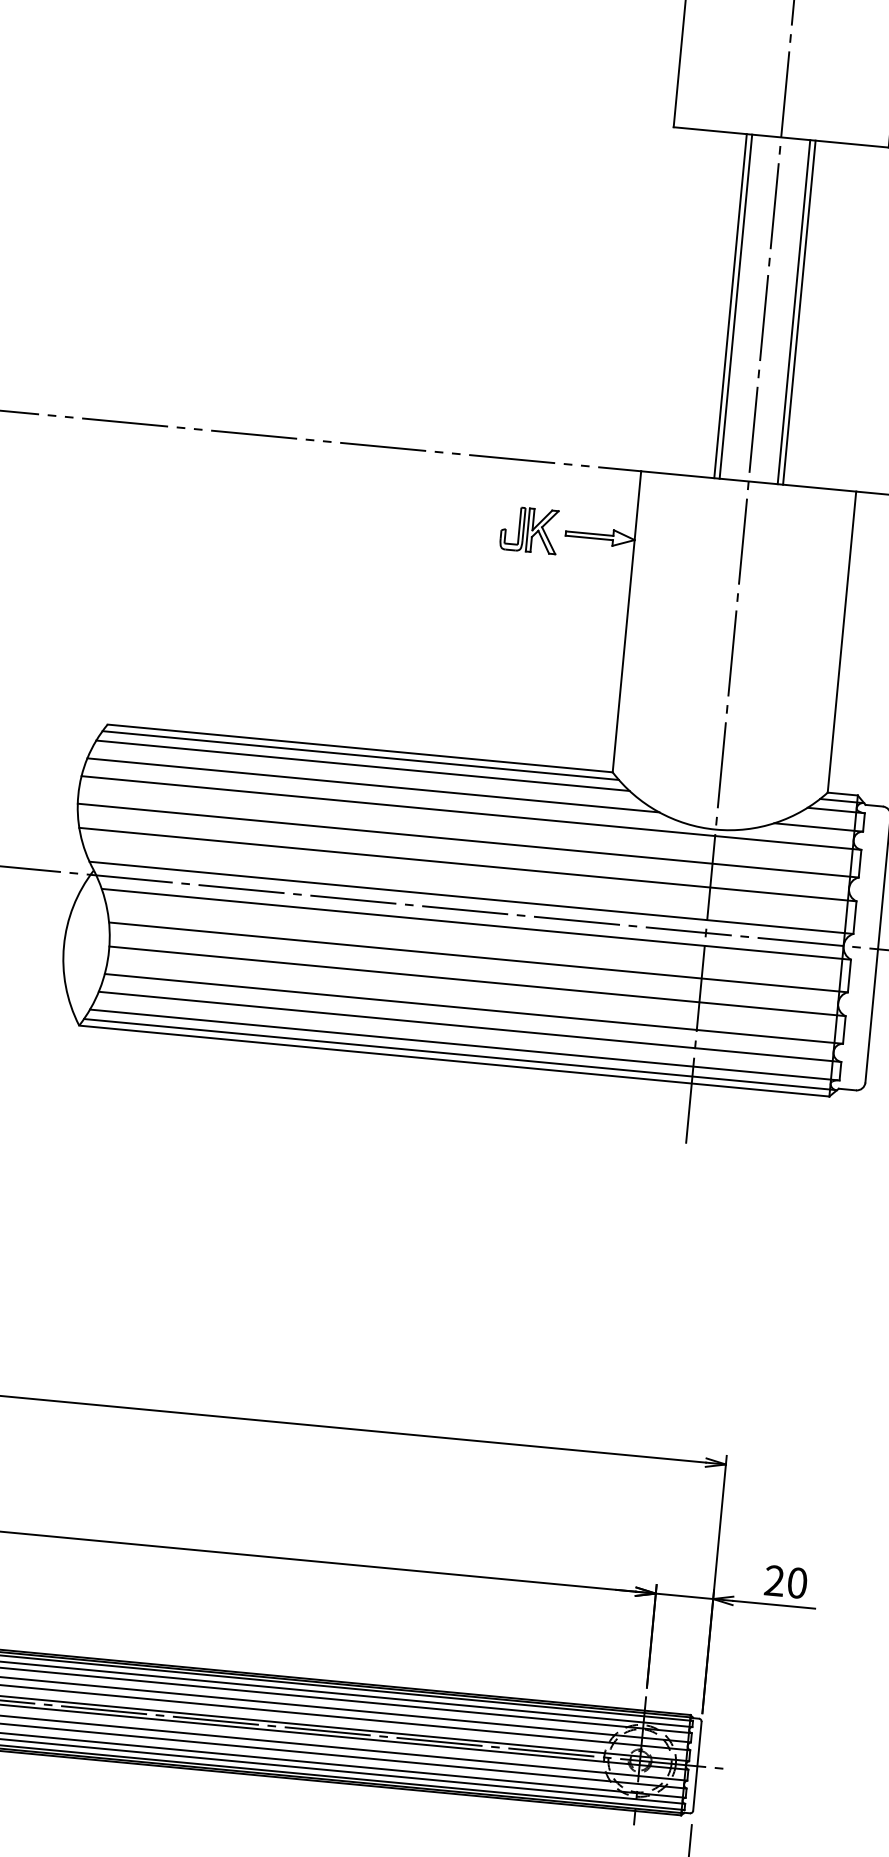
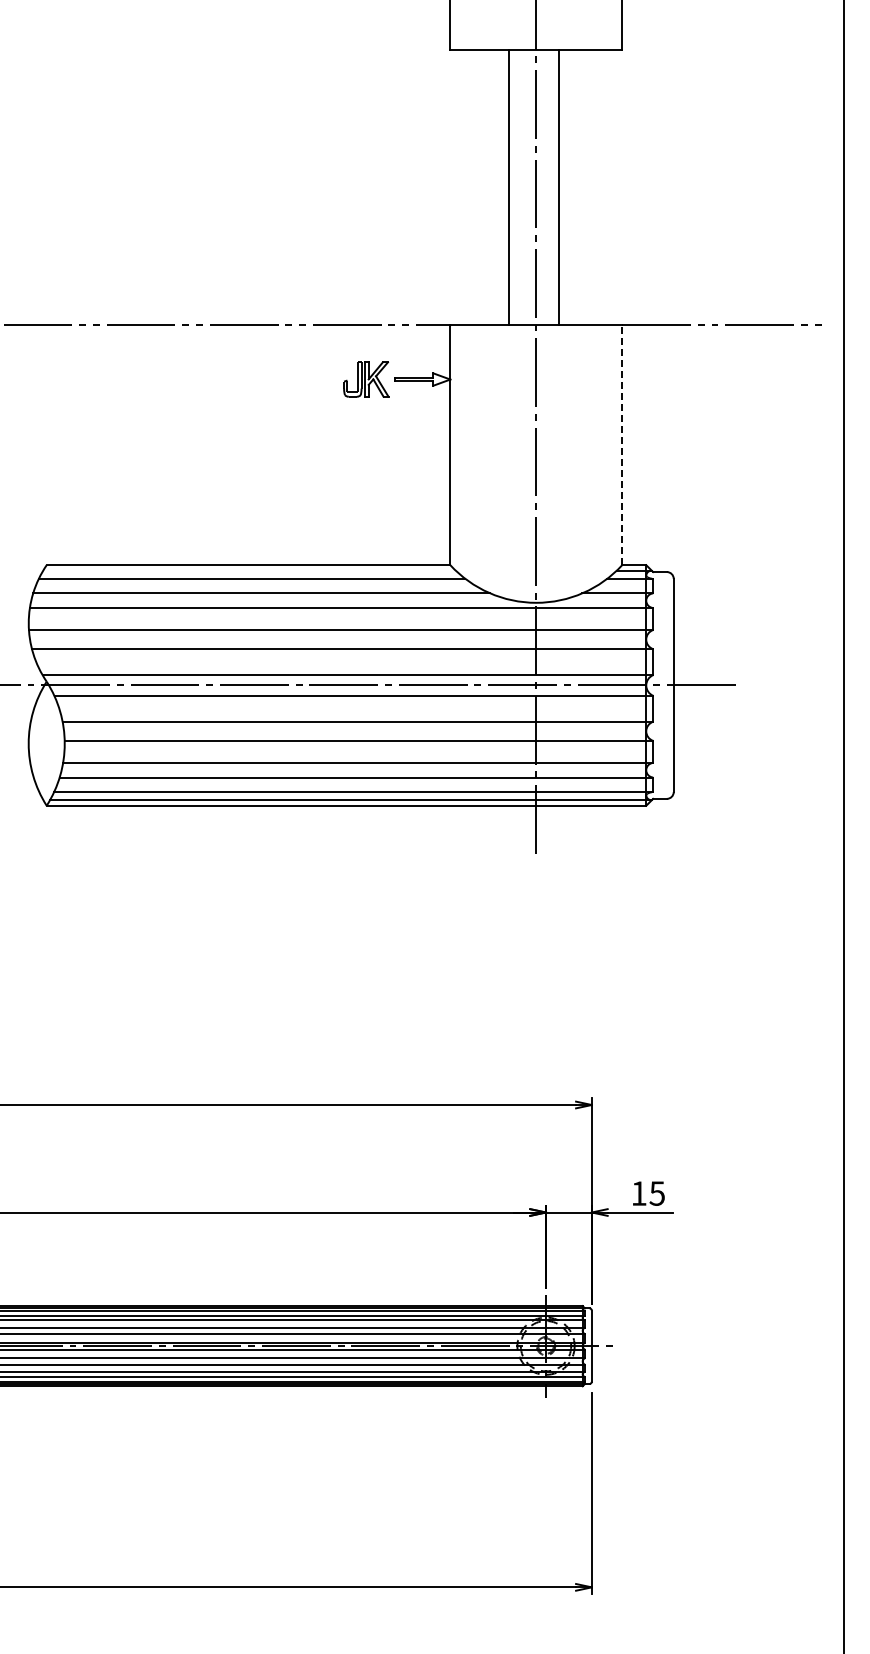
line: (736, 305) -> (513, 186), removed
line: (799, 311) -> (563, 186), removed
line: (842, 641) -> (622, 444), solid -> dashed
line: (360, 755) -> (249, 570), removed
text: (785, 1581) -> (647, 1193), 20 -> 15

